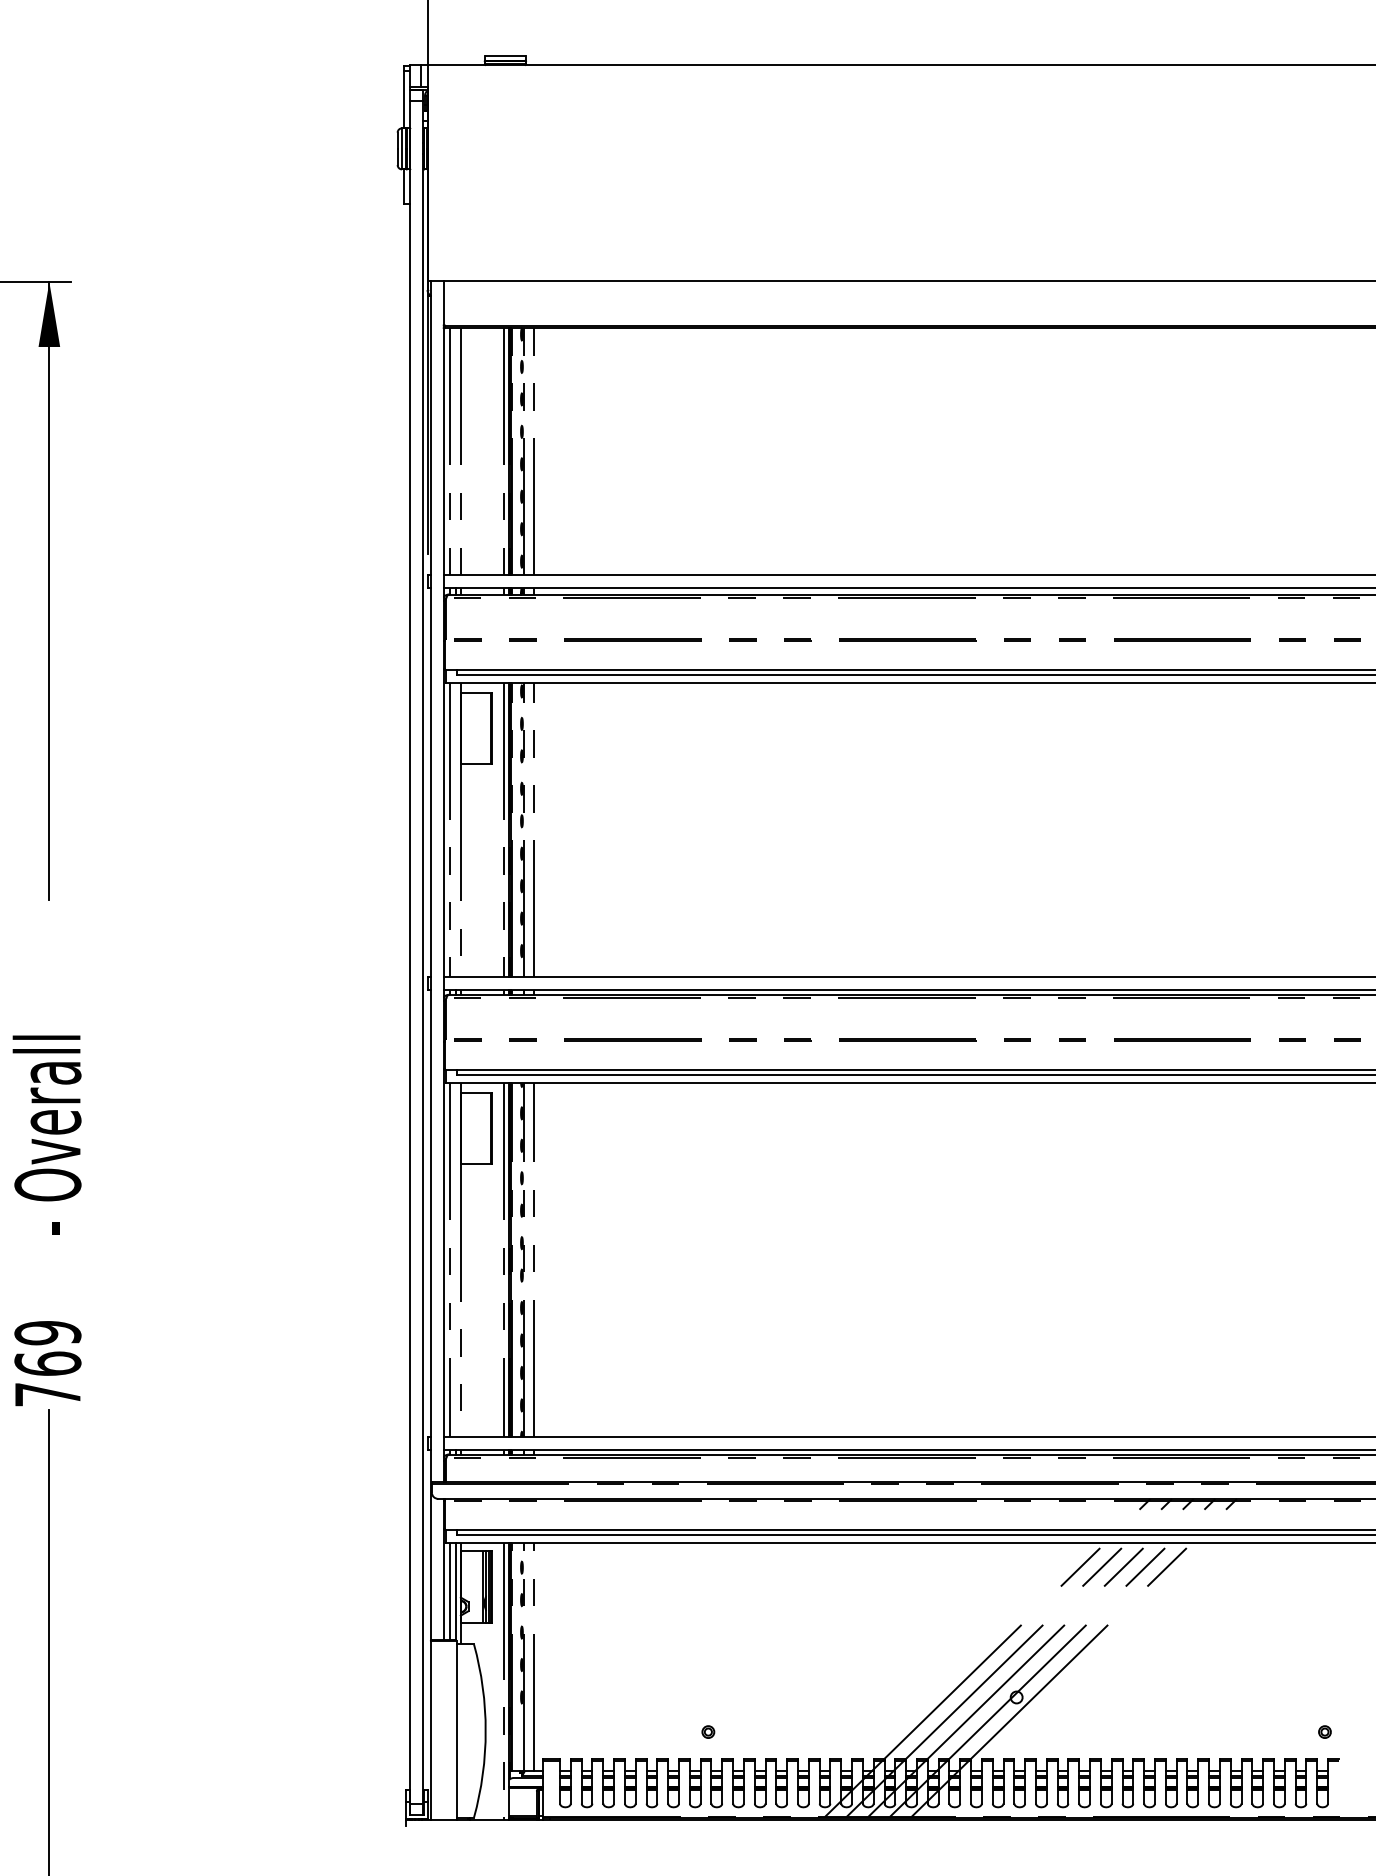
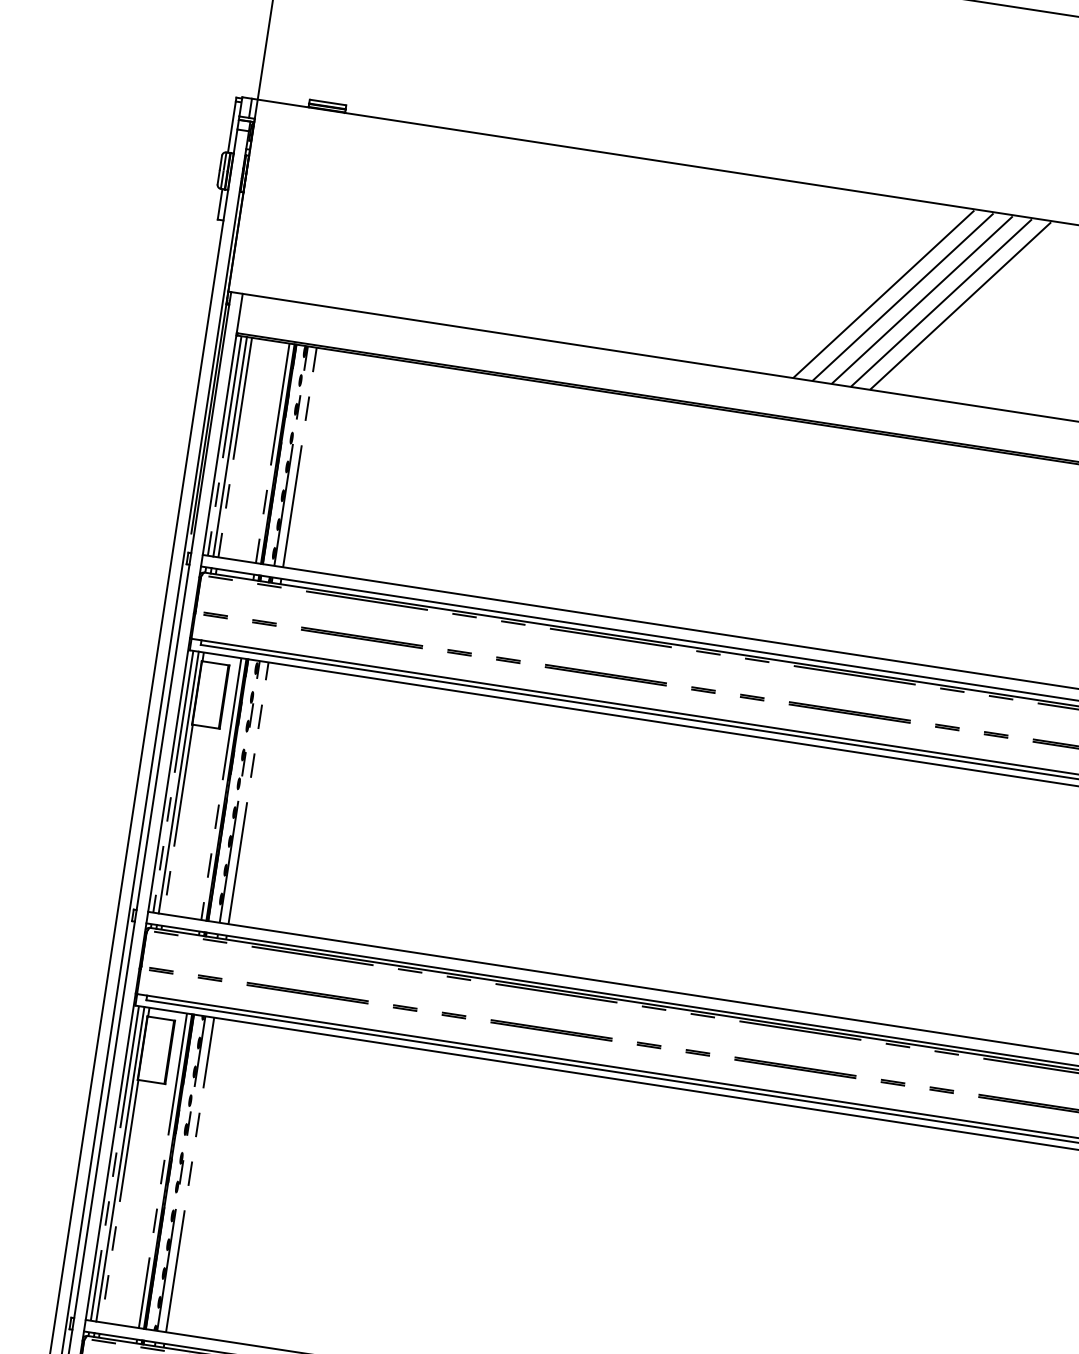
line: (1149, 172) -> (884, 293), added
line: (1171, 172) -> (903, 296), added
line: (1193, 172) -> (923, 299), added
line: (1214, 172) -> (941, 301), added
line: (1236, 172) -> (961, 304), added
line: (455, 451) -> (230, 446), added
line: (455, 829) -> (178, 782), added
line: (455, 1259) -> (120, 1163), added

